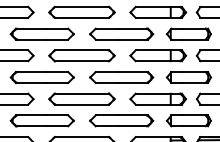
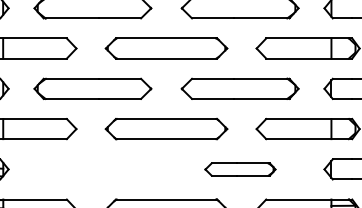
part: (41, 120) -> (91, 168), removed
part: (121, 120) -> (239, 168), size x0.6

